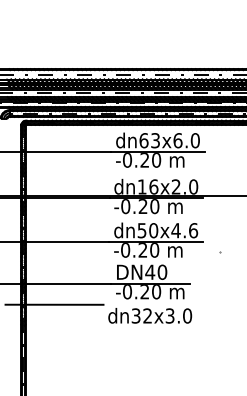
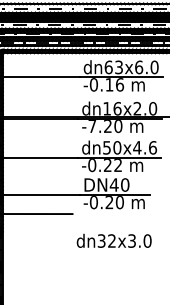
text: (150, 160) -> (114, 85), -0.20 -> -0.16
text: (125, 206) -> (92, 126), -0.20 -> -7.20
text: (154, 250) -> (118, 165), -0.20 -> -0.22
text: (150, 315) -> (114, 240), moved

